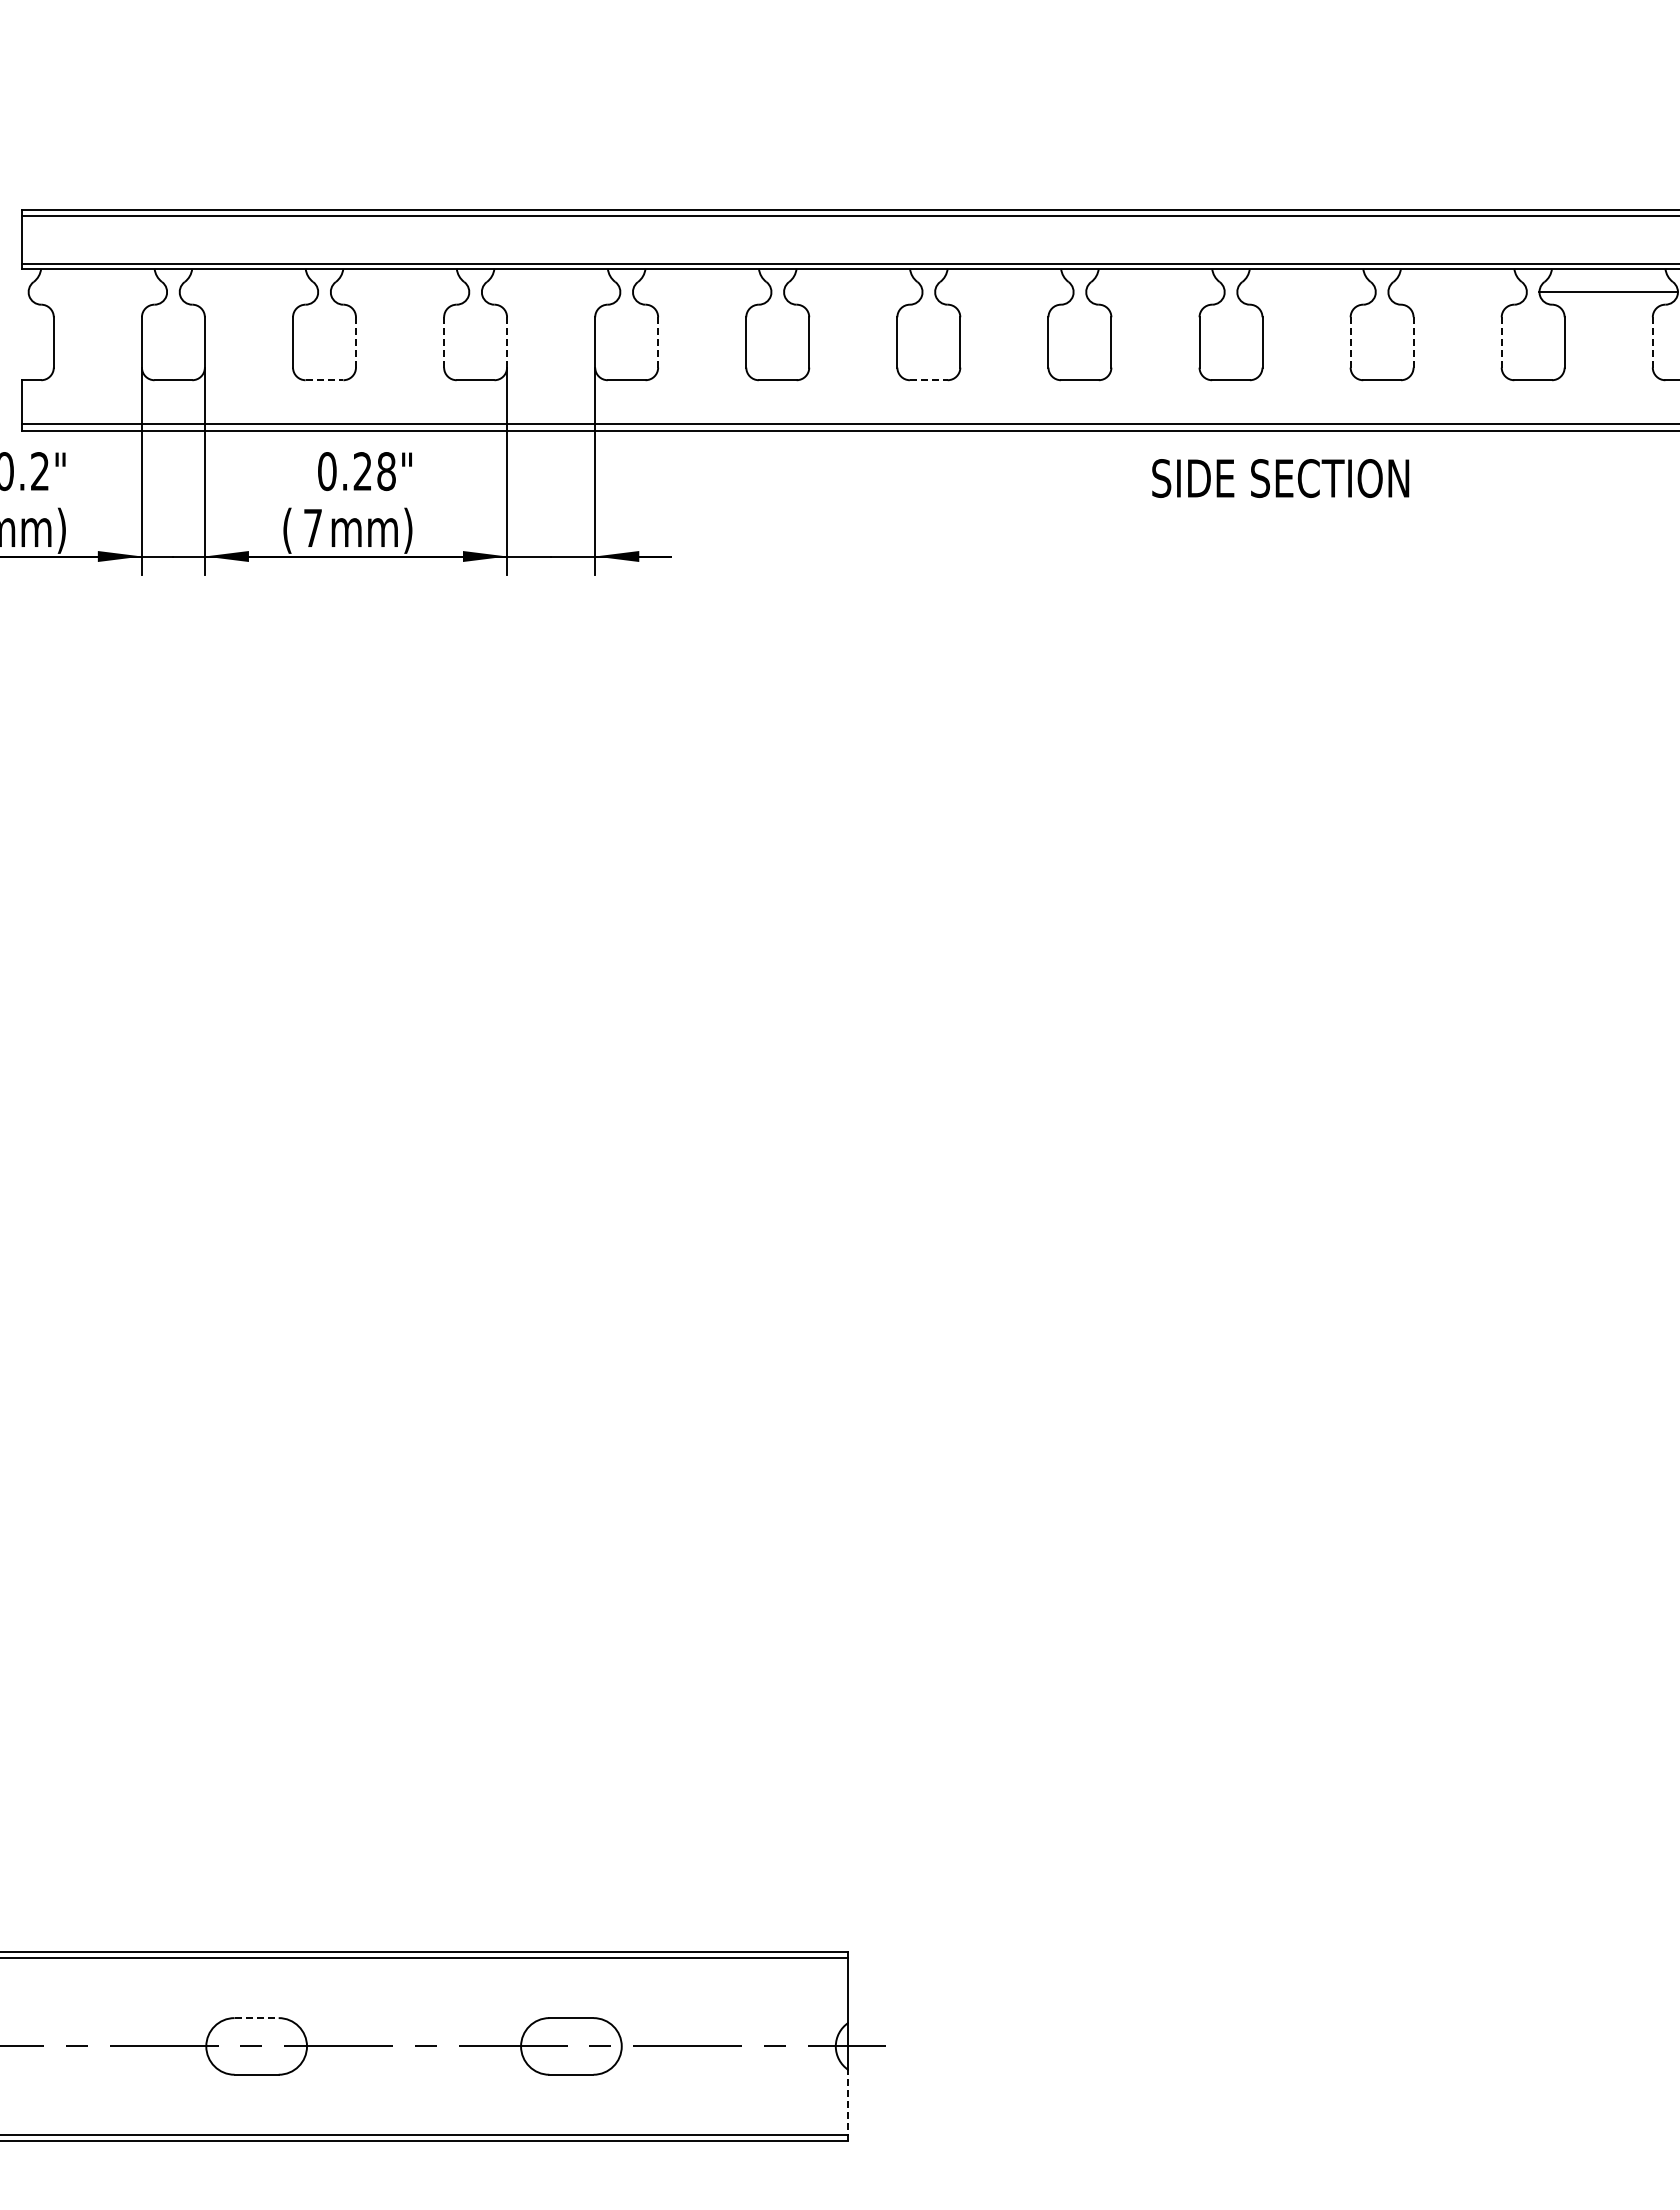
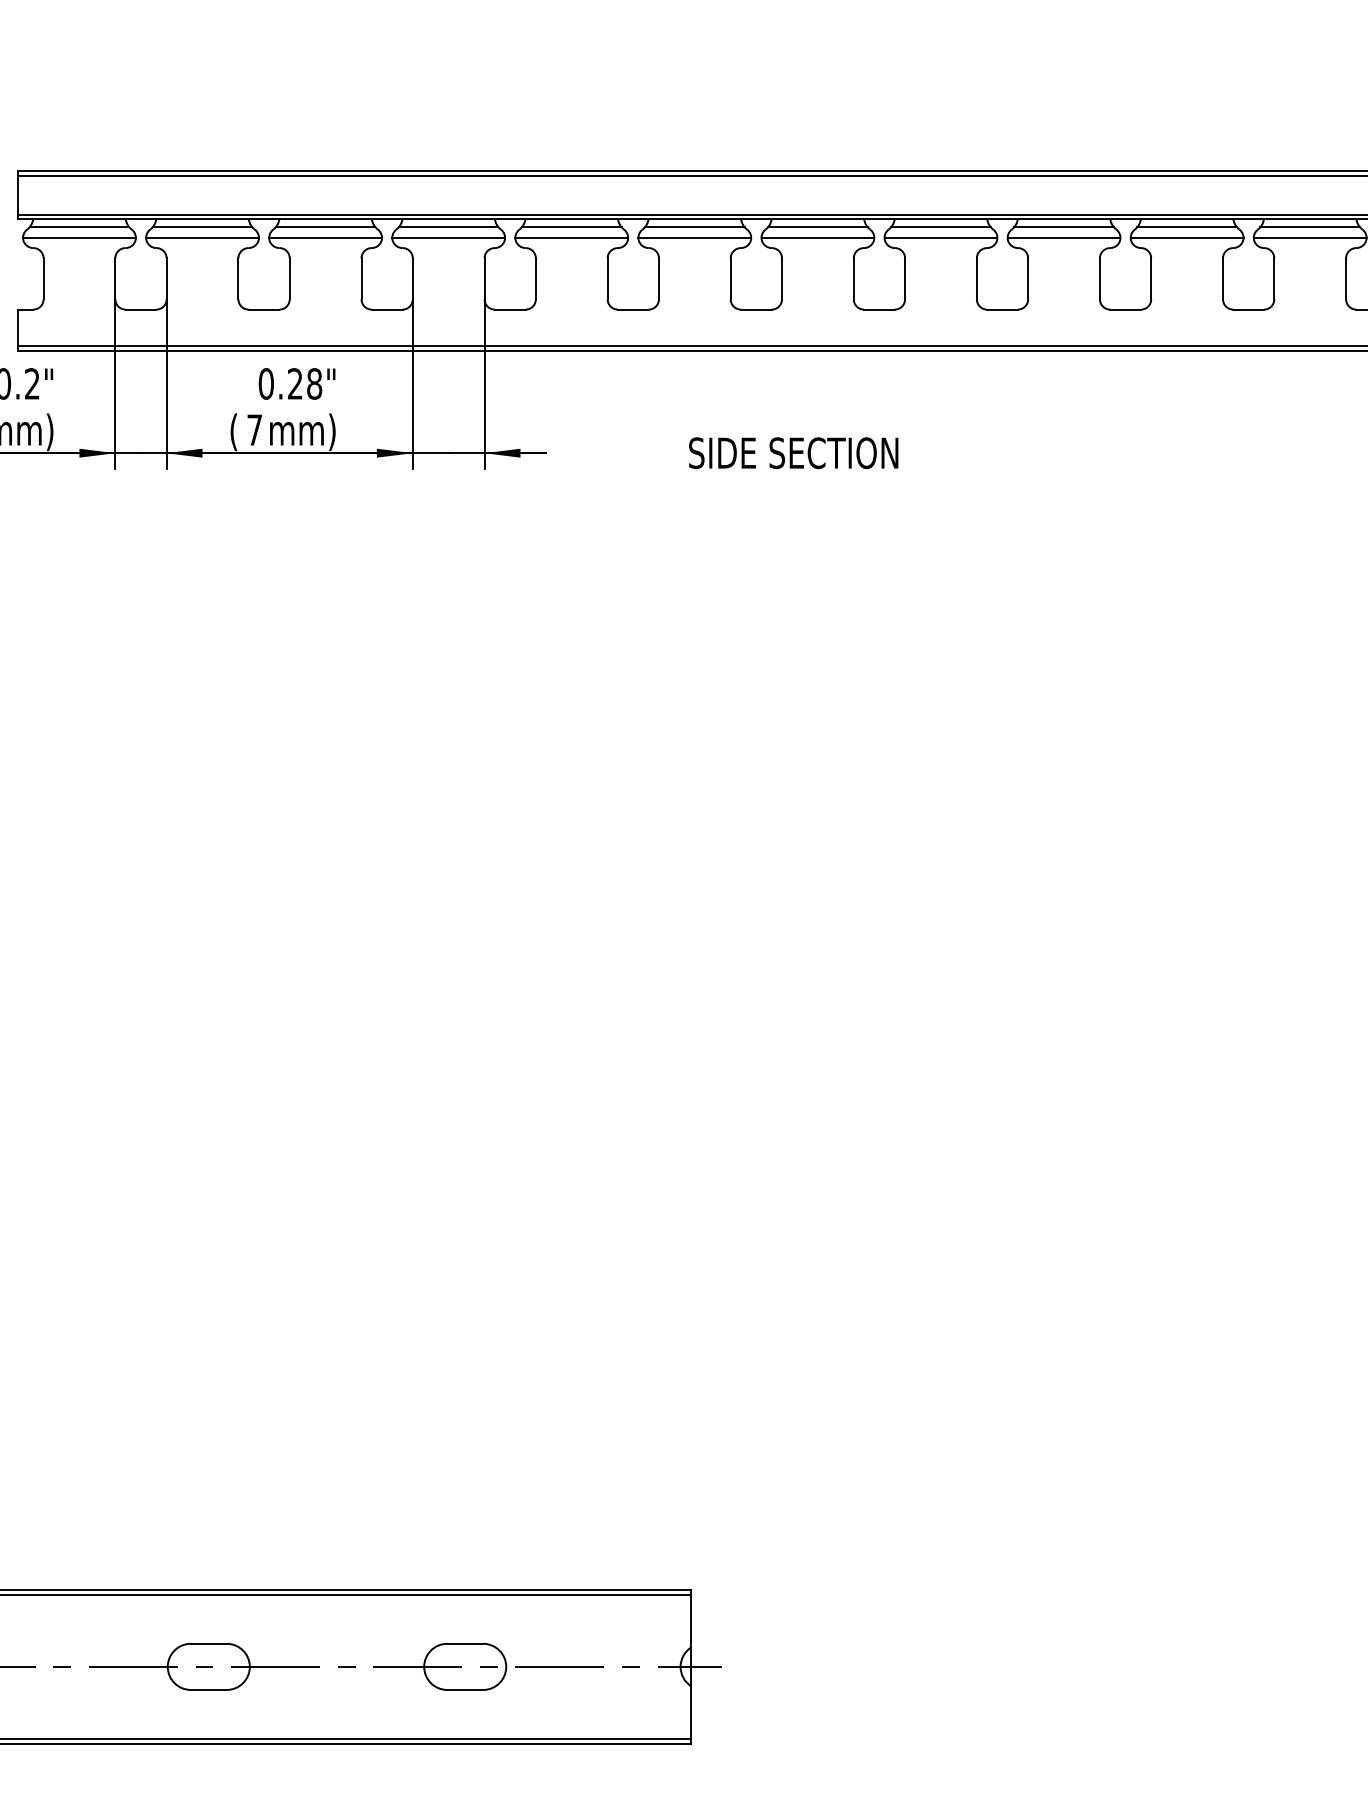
line: (97, 279) -> (79, 227), added
line: (248, 279) -> (202, 227), added
line: (399, 279) -> (325, 227), added
line: (551, 279) -> (448, 227), added
line: (702, 279) -> (571, 227), added
line: (853, 279) -> (694, 227), added
line: (1004, 279) -> (818, 227), added
line: (1155, 279) -> (941, 227), added
line: (1306, 279) -> (1064, 227), added
line: (1457, 279) -> (1187, 227), added
line: (1608, 279) -> (1310, 227), added
line: (97, 292) -> (79, 238), added
line: (248, 292) -> (202, 238), added
line: (399, 292) -> (325, 238), added
line: (550, 292) -> (448, 238), added
line: (701, 292) -> (571, 238), added
line: (853, 292) -> (694, 238), added
line: (1004, 292) -> (818, 238), added
line: (1155, 292) -> (941, 238), added
line: (1306, 292) -> (1064, 238), added
line: (1457, 292) -> (1187, 238), added
line: (355, 341) -> (289, 278), dashed -> solid
line: (507, 341) -> (413, 278), dashed -> solid
line: (658, 341) -> (536, 278), dashed -> solid
line: (1413, 341) -> (1151, 278), dashed -> solid
line: (444, 342) -> (361, 278), dashed -> solid
line: (1350, 342) -> (1099, 278), dashed -> solid
line: (1501, 342) -> (1222, 278), dashed -> solid
line: (1652, 342) -> (1345, 278), dashed -> solid
line: (324, 380) -> (264, 309), dashed -> solid
line: (928, 380) -> (756, 309), dashed -> solid
text: (1280, 478) -> (793, 453), moved
line: (257, 2018) -> (209, 1644), dashed -> solid
line: (848, 2104) -> (690, 1714), dashed -> solid

